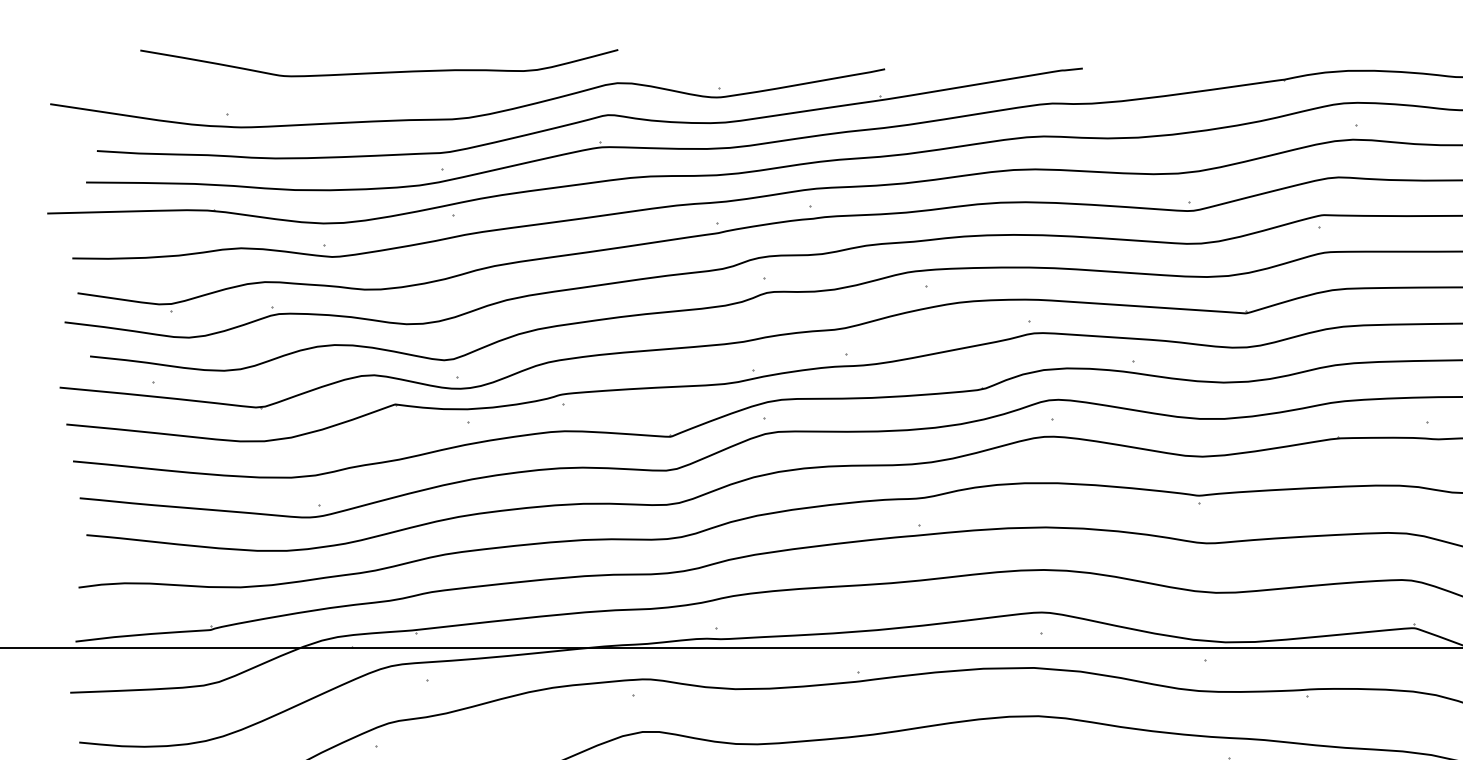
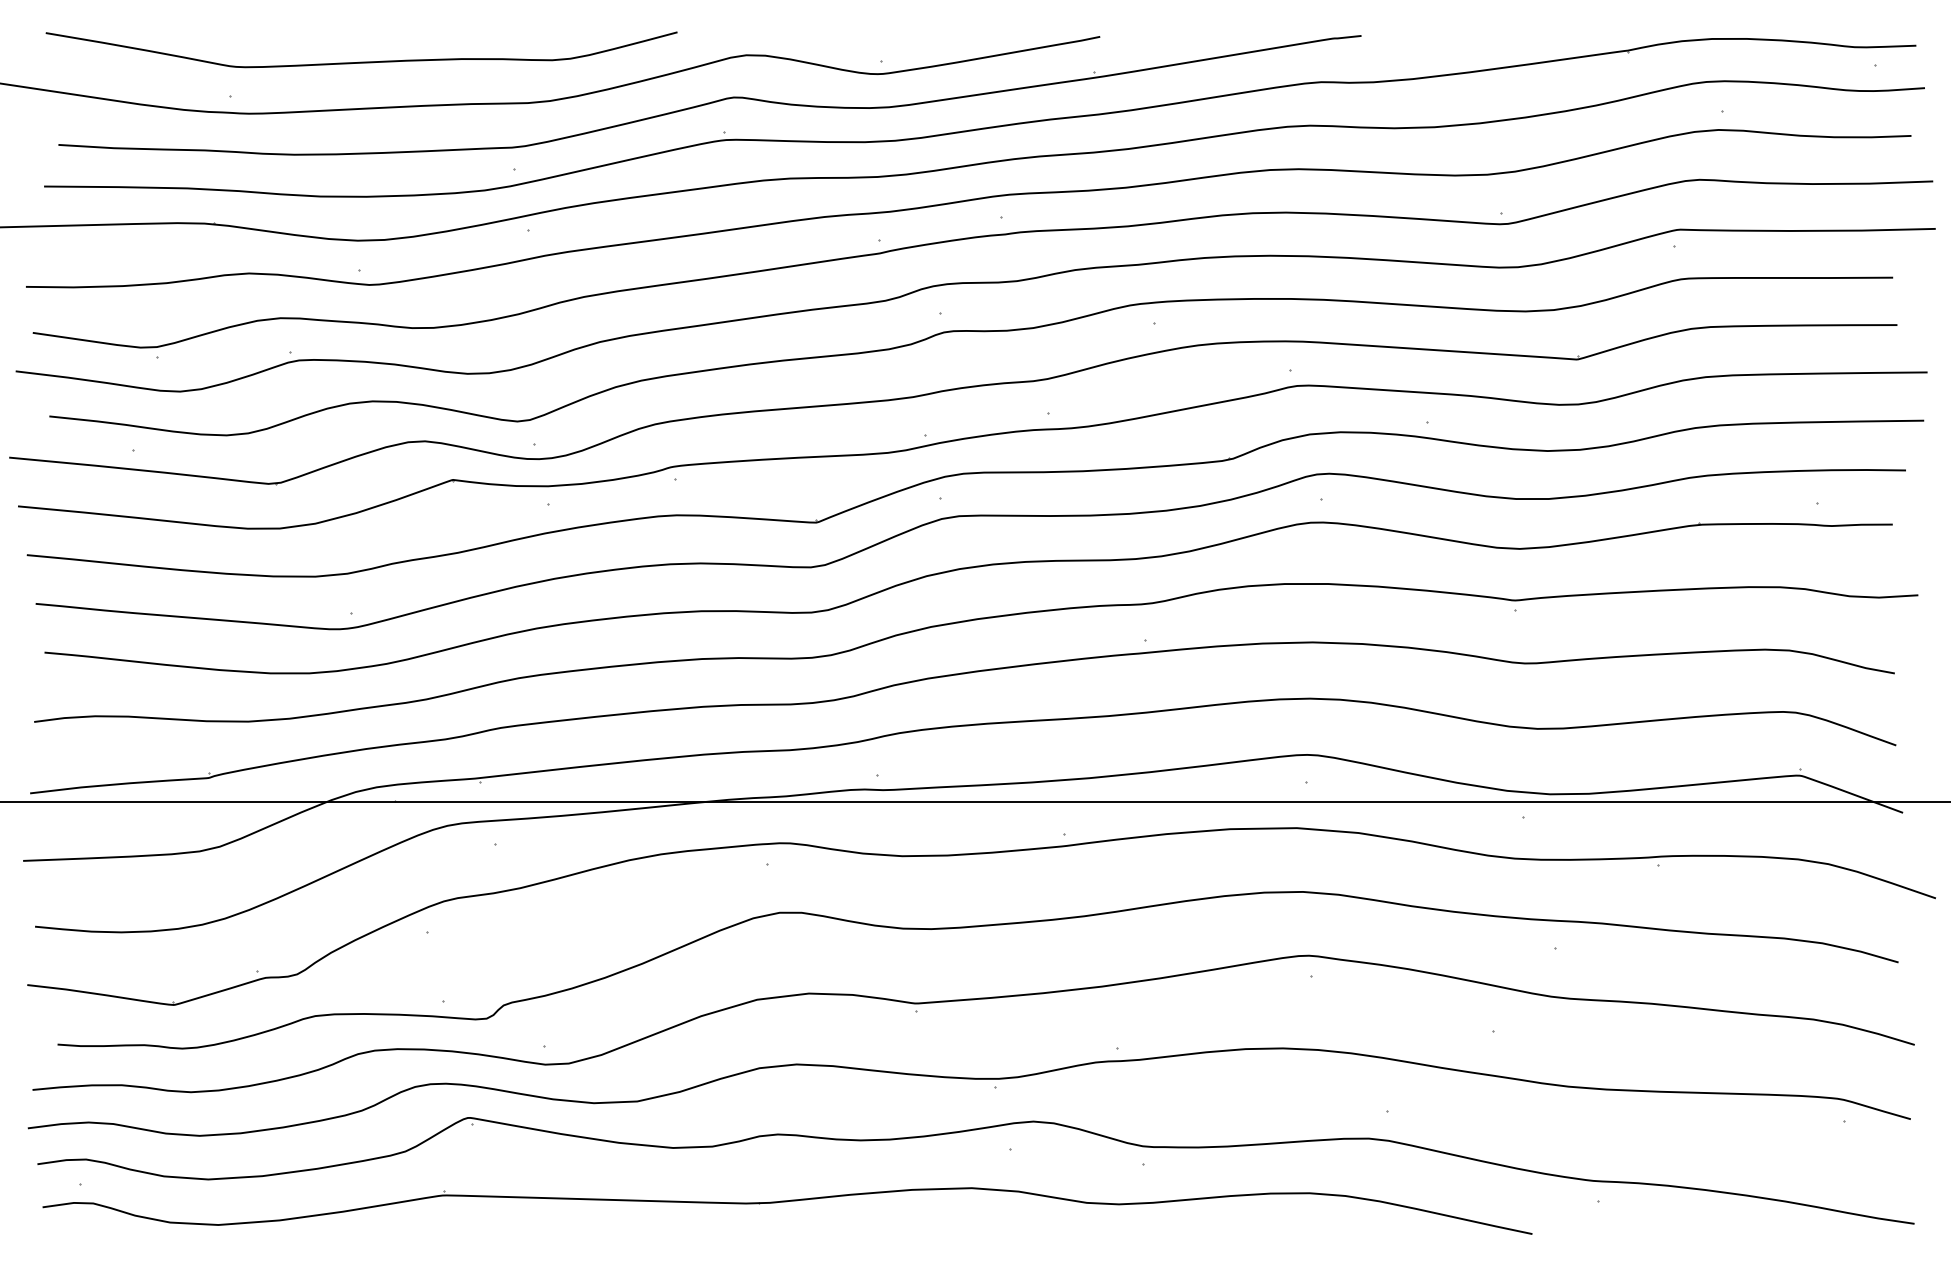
curve: (379, 72) -> (361, 61), moved

